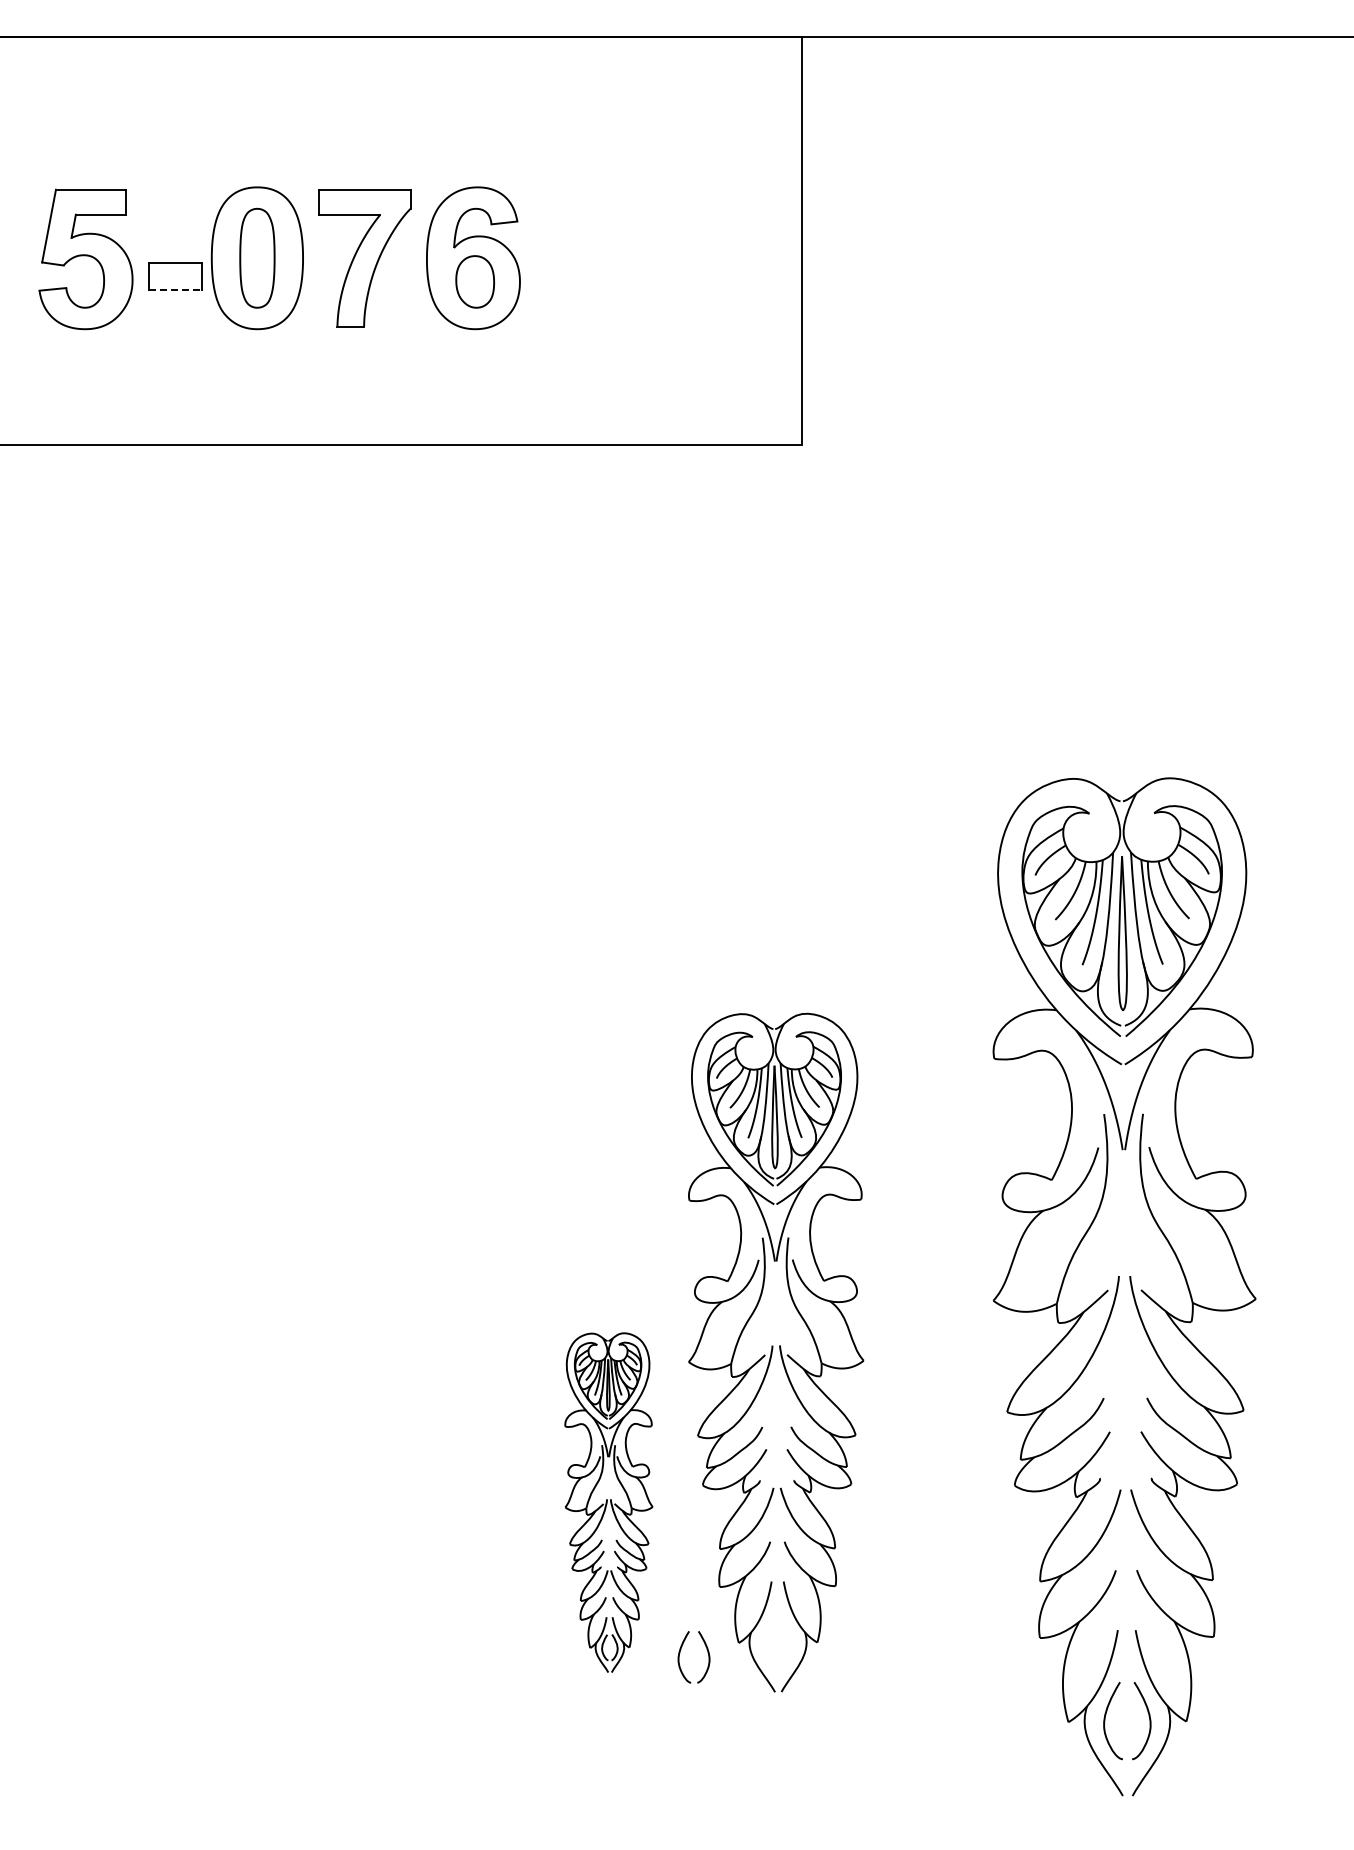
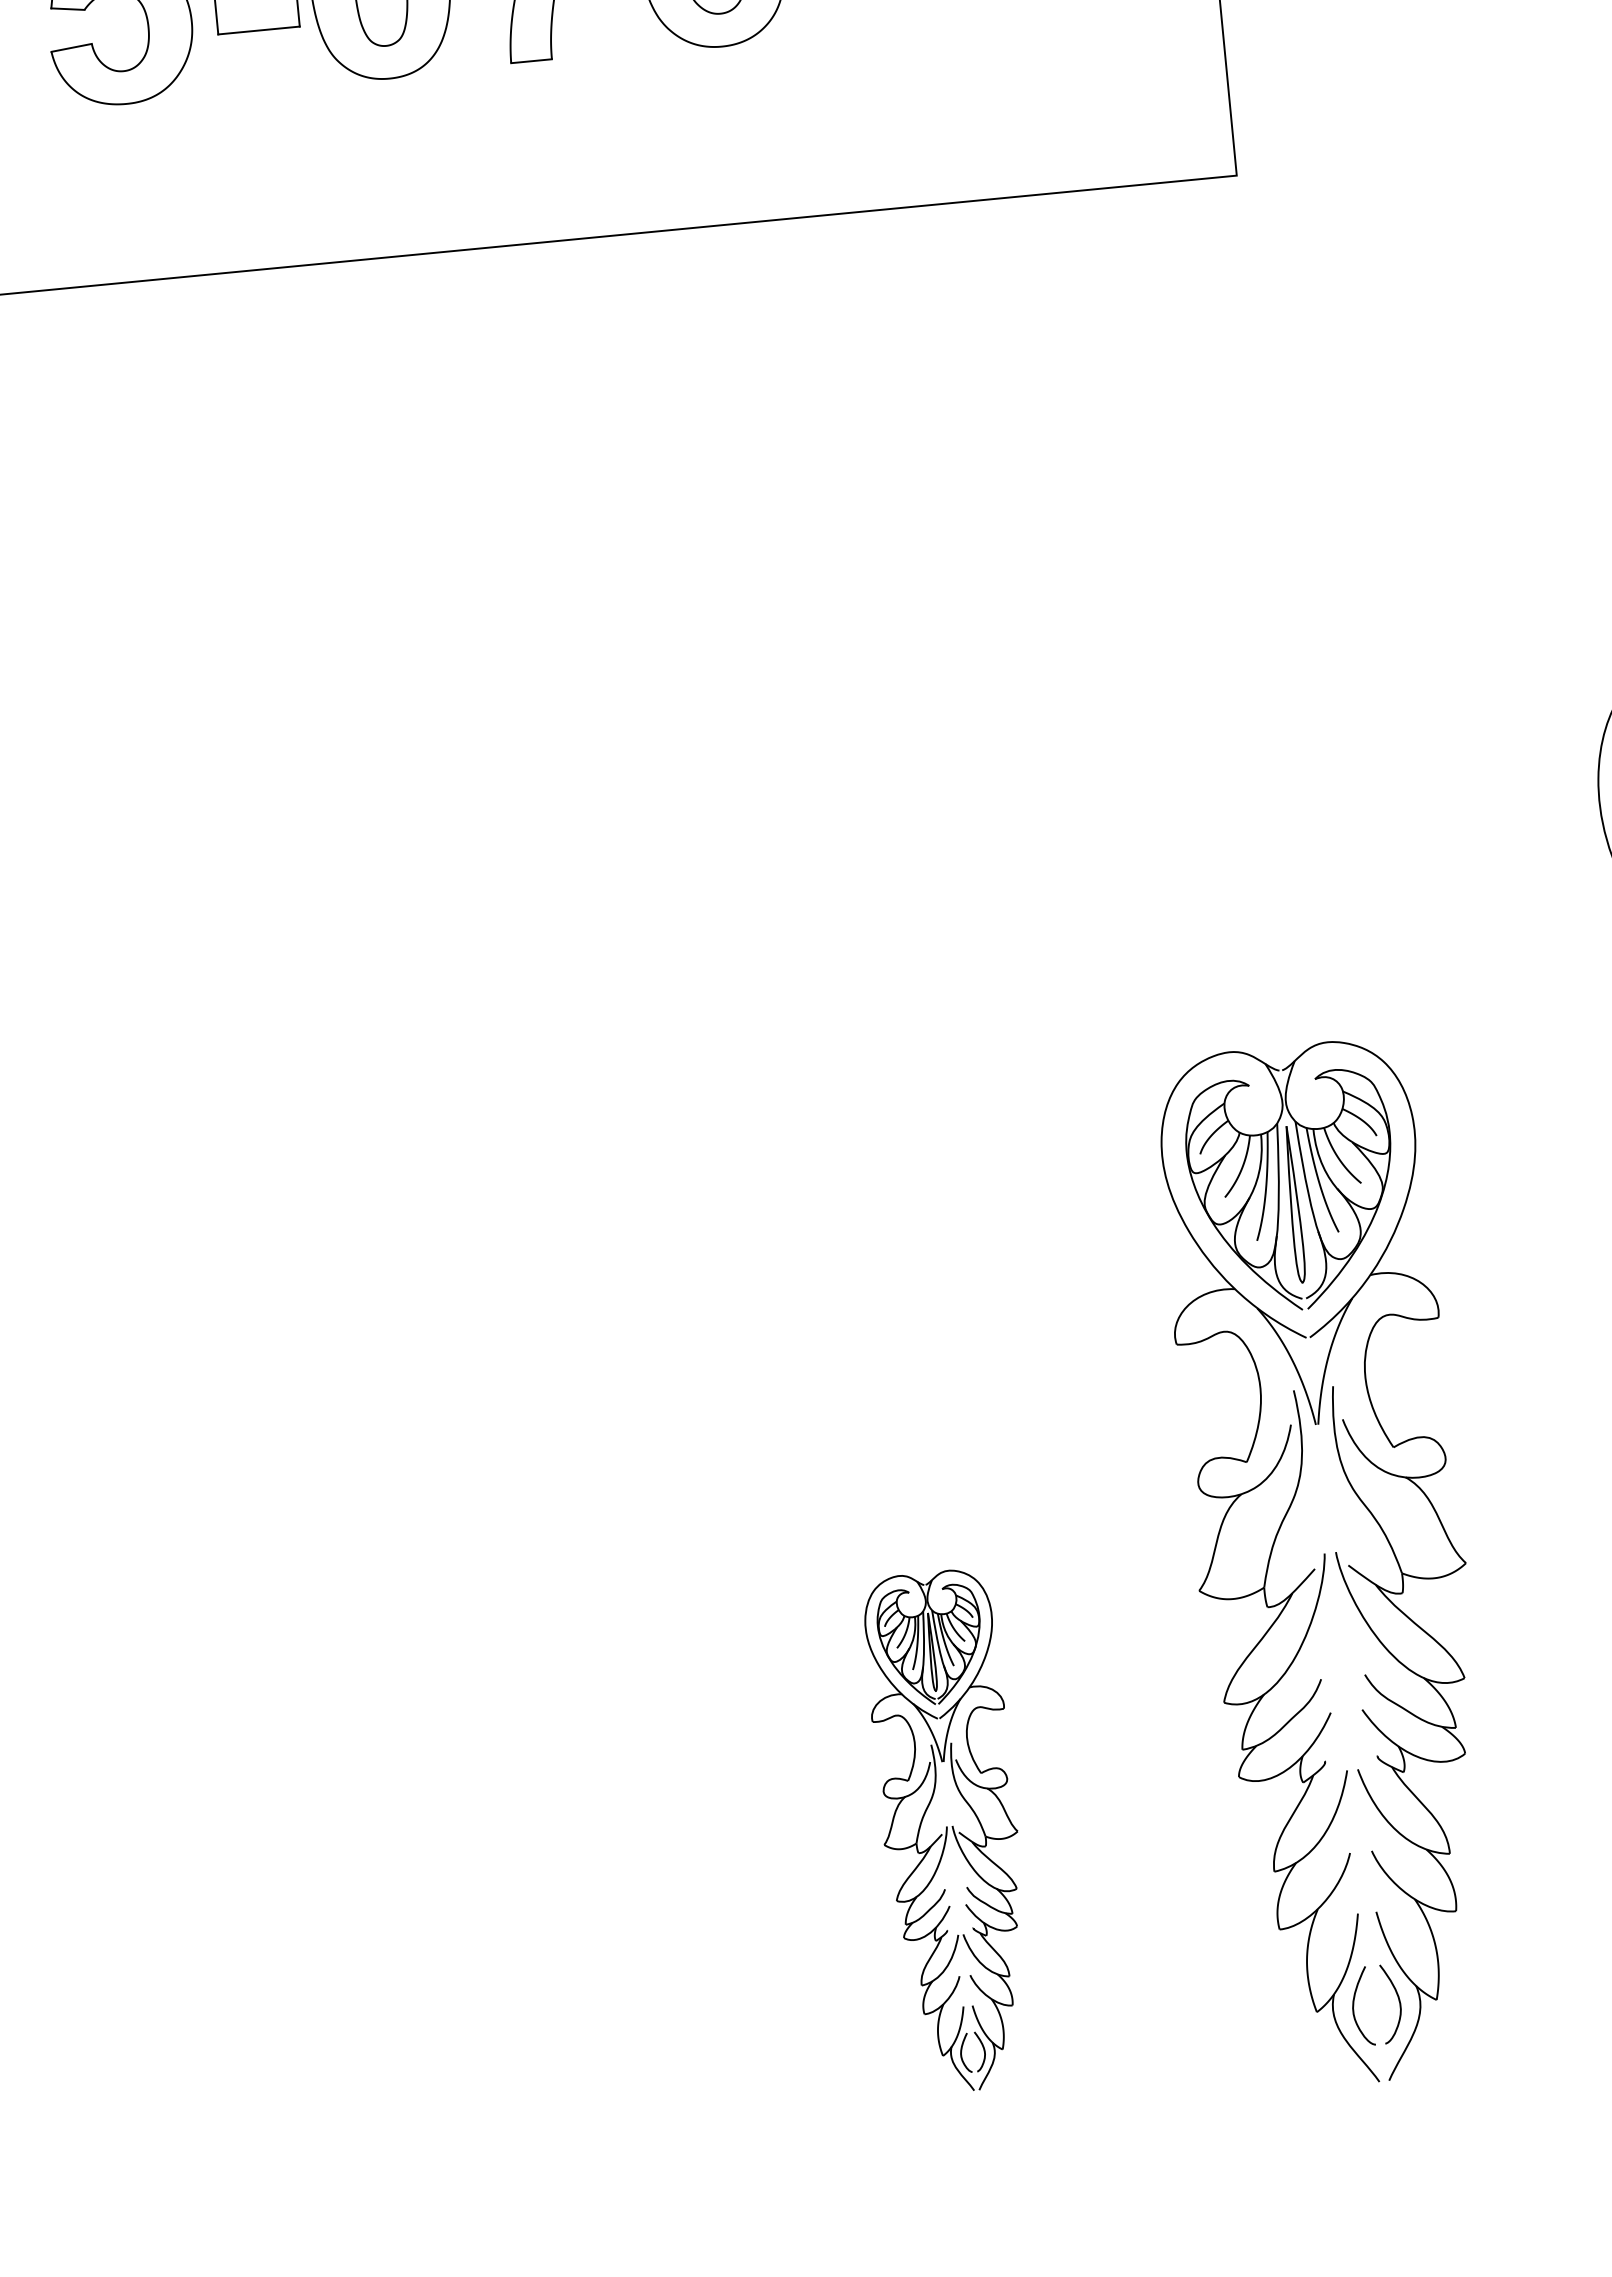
line: (175, 289) -> (258, 30), dashed -> solid
part: (608, 1502) -> (949, 1831), moved
part: (680, 1653) -> (1355, 2001), moved

